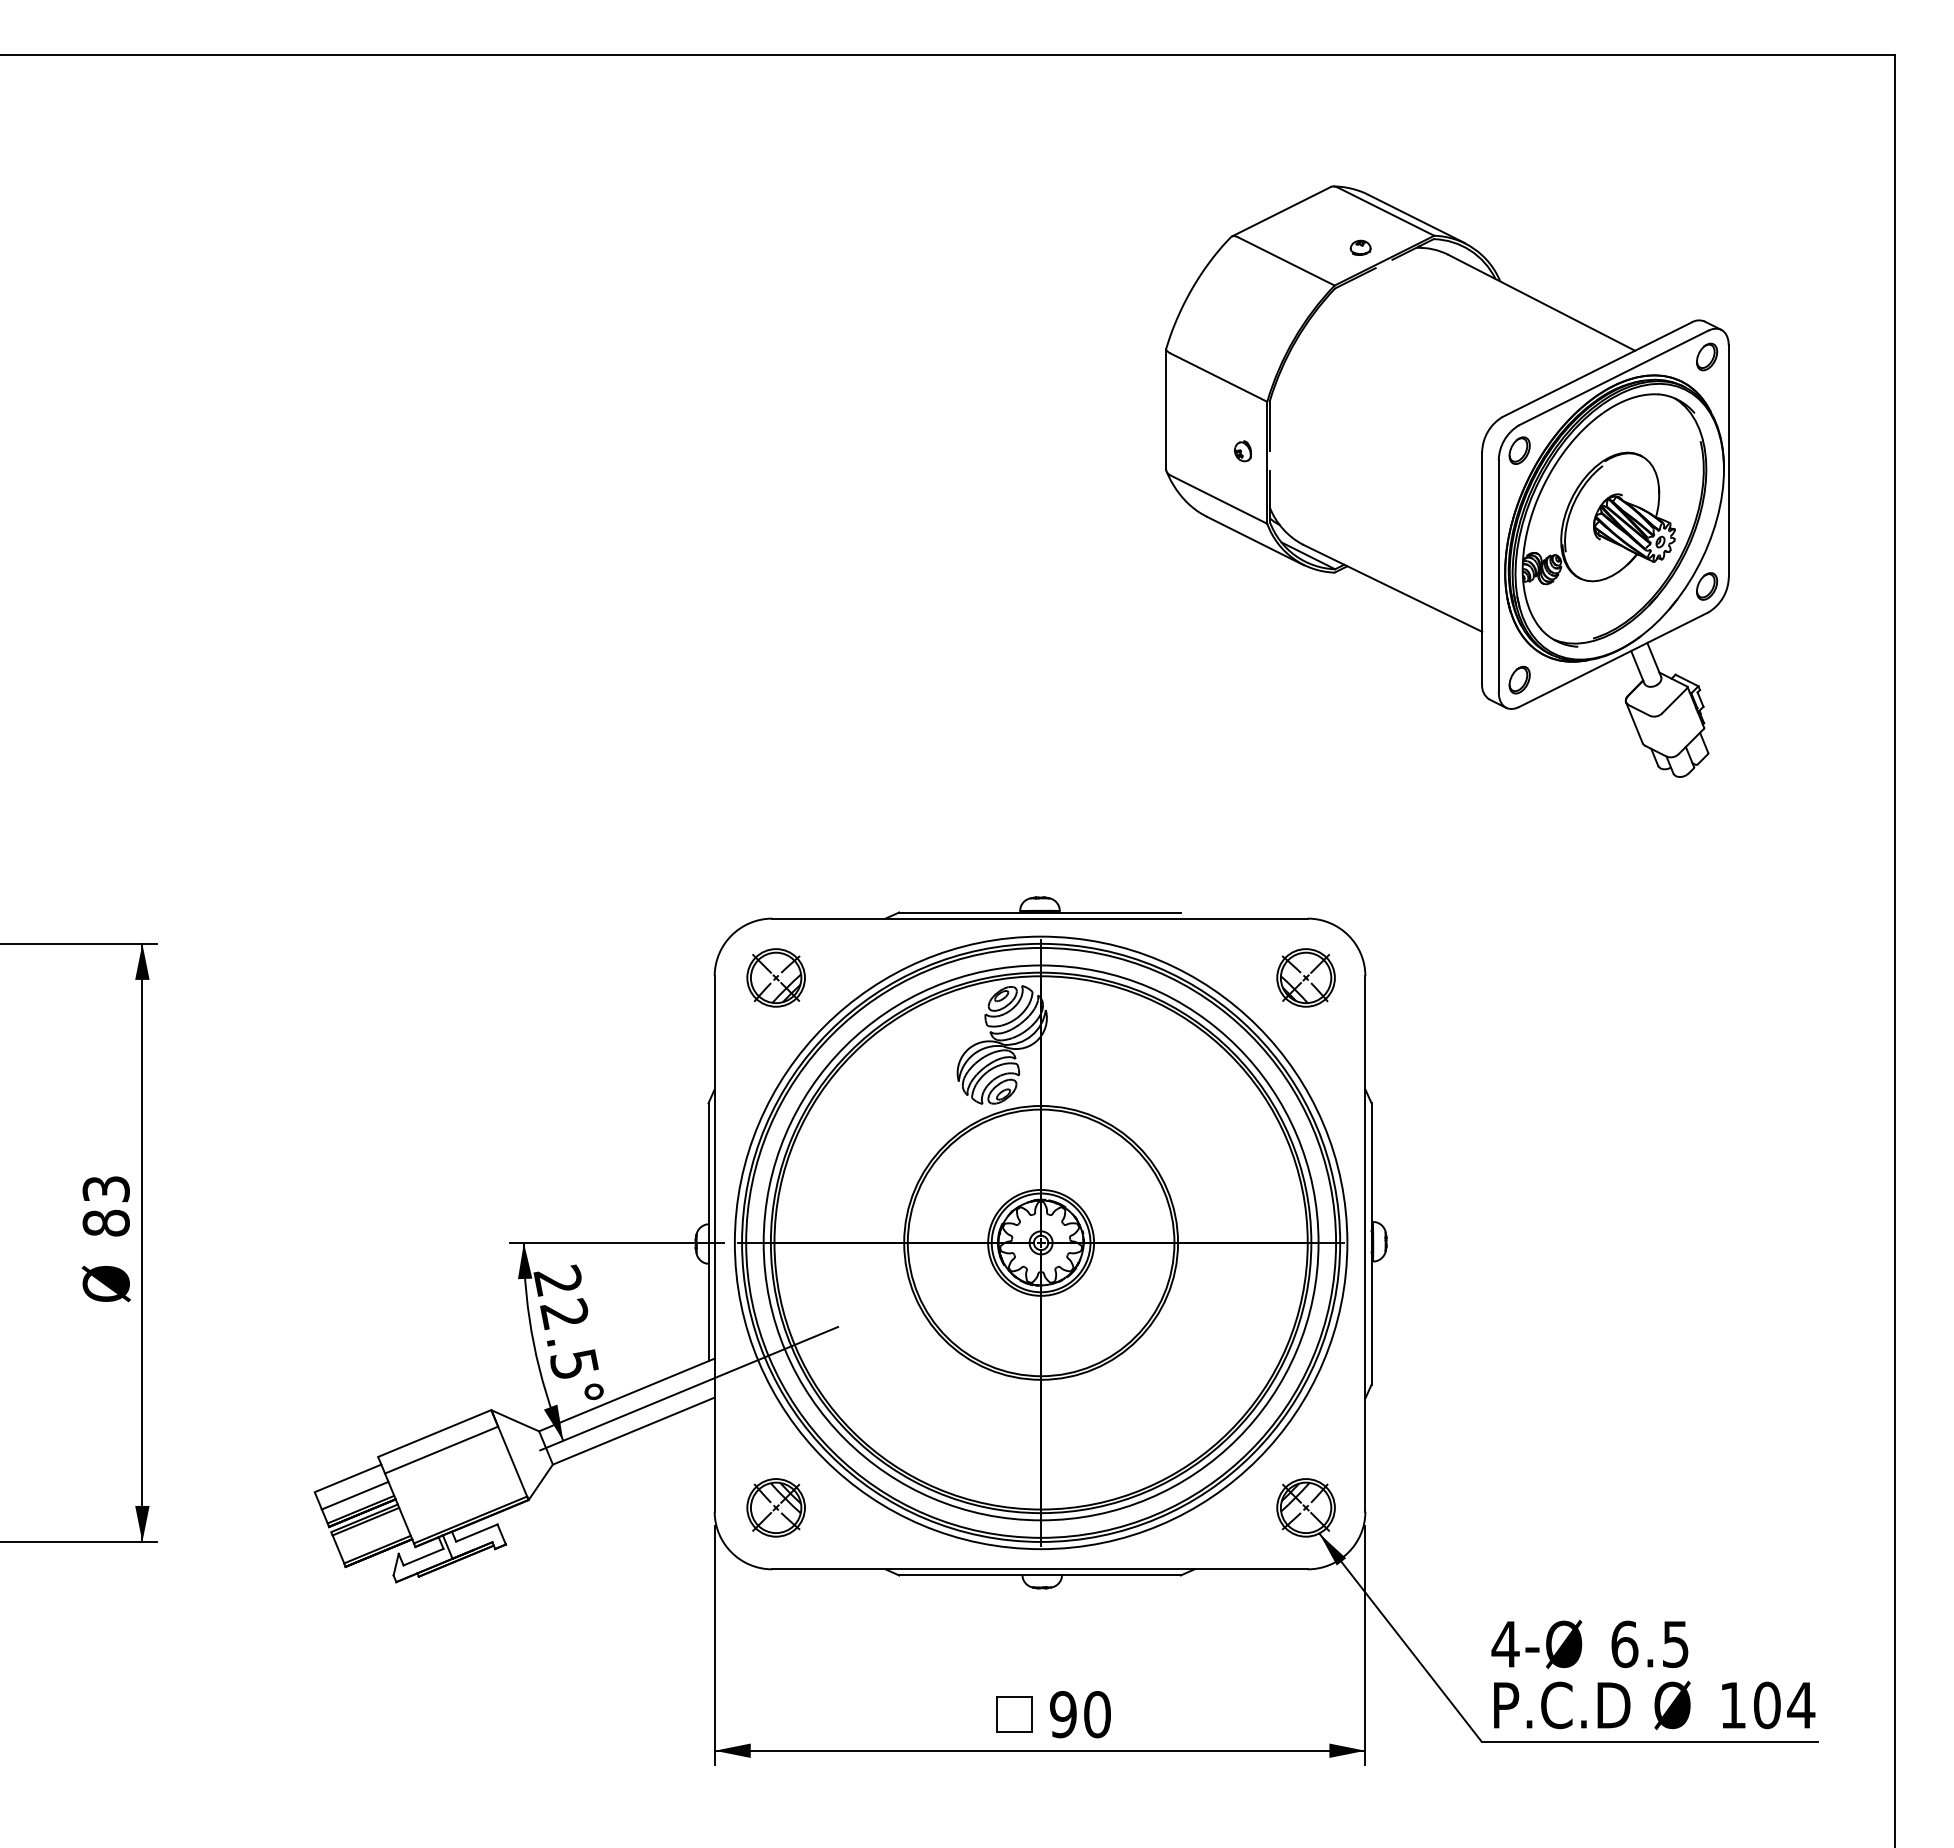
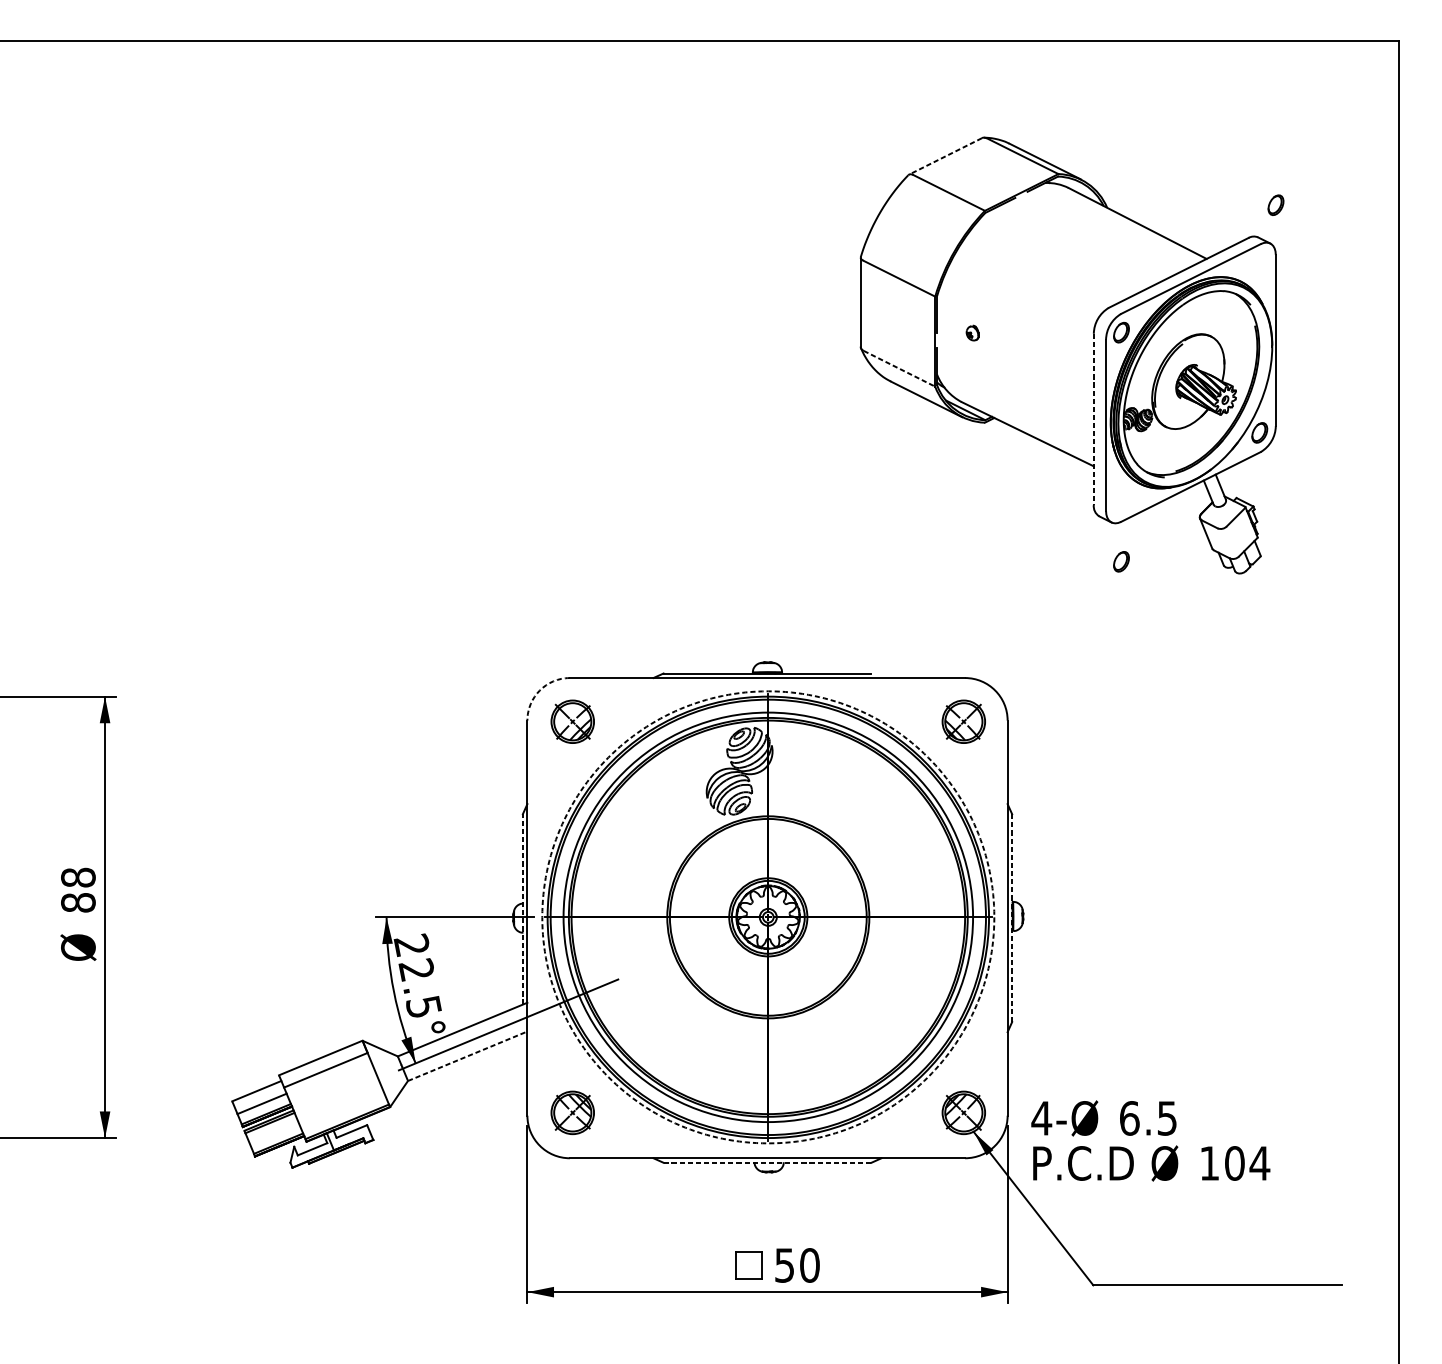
line: (1280, 212) -> (944, 156), solid -> dashed
part: (1360, 247) -> (1004, 182), removed
part: (1707, 356) -> (1276, 204), moved
part: (1242, 451) -> (972, 333), moved
line: (1219, 499) -> (899, 368), solid -> dashed
line: (1482, 568) -> (1094, 419), solid -> dashed
part: (1519, 679) -> (1121, 561), moved
arc: (731, 935) -> (539, 690), solid -> dashed
text: (105, 1188) -> (77, 877), 83 -> 88
line: (708, 1231) -> (522, 908), solid -> dashed
circle: (1040, 1242) -> (767, 917), solid -> dashed
line: (1371, 1243) -> (1012, 917), solid -> dashed
line: (633, 1431) -> (467, 1056), solid -> dashed
line: (1040, 1575) -> (767, 1162), solid -> dashed
text: (1653, 1674) -> (1150, 1140), moved
text: (1062, 1714) -> (784, 1265), 90 -> 50

